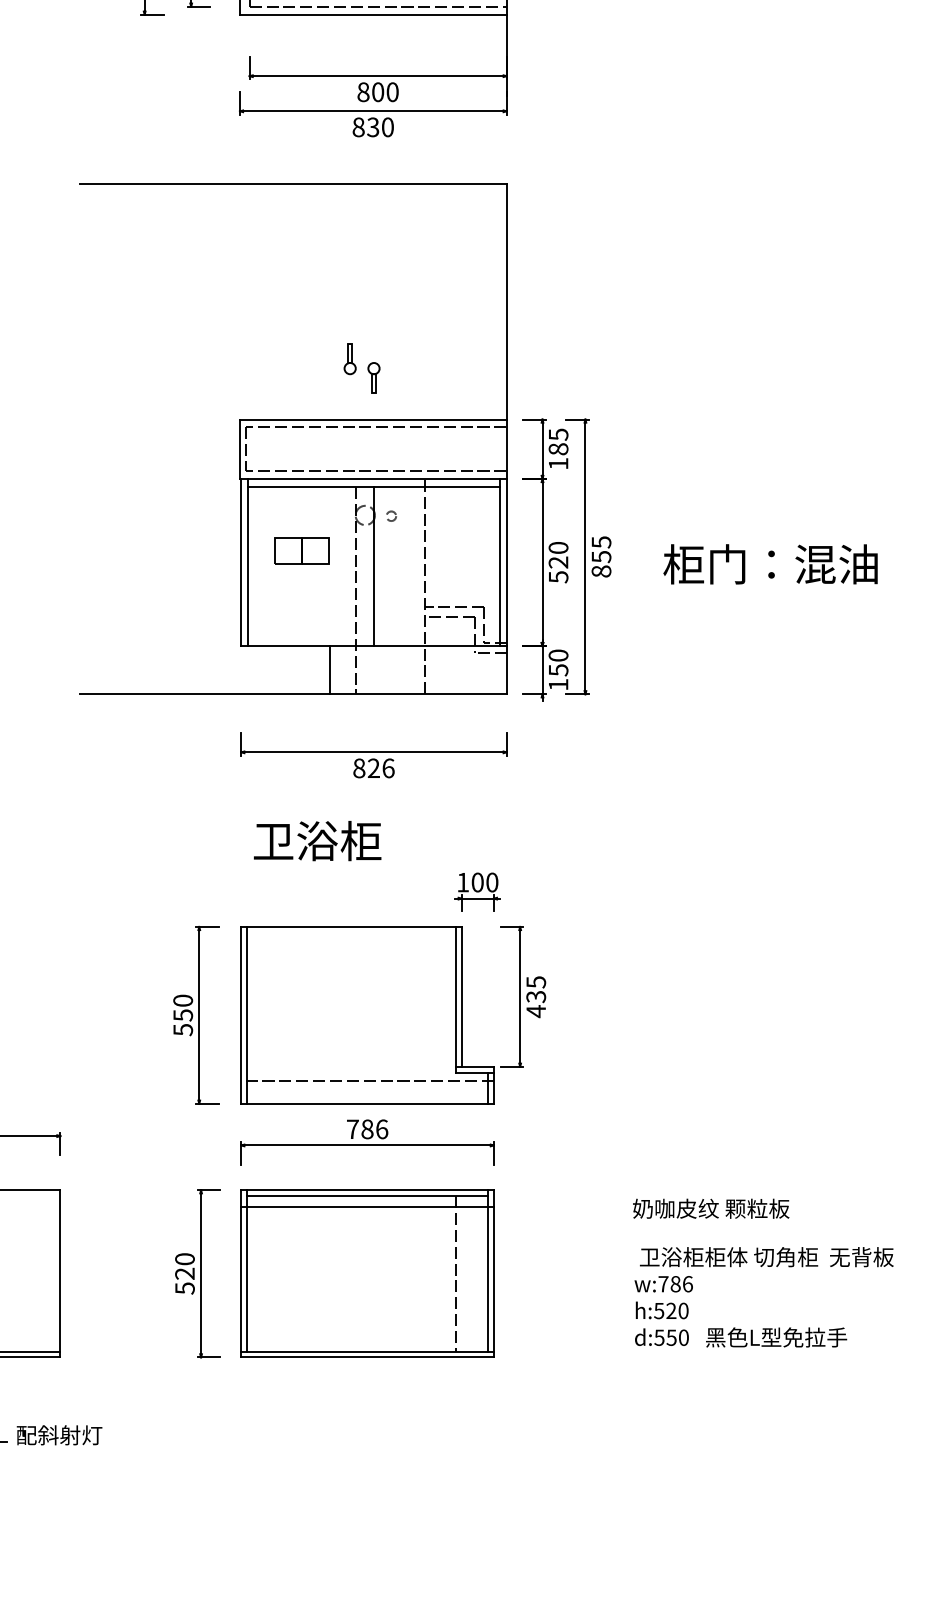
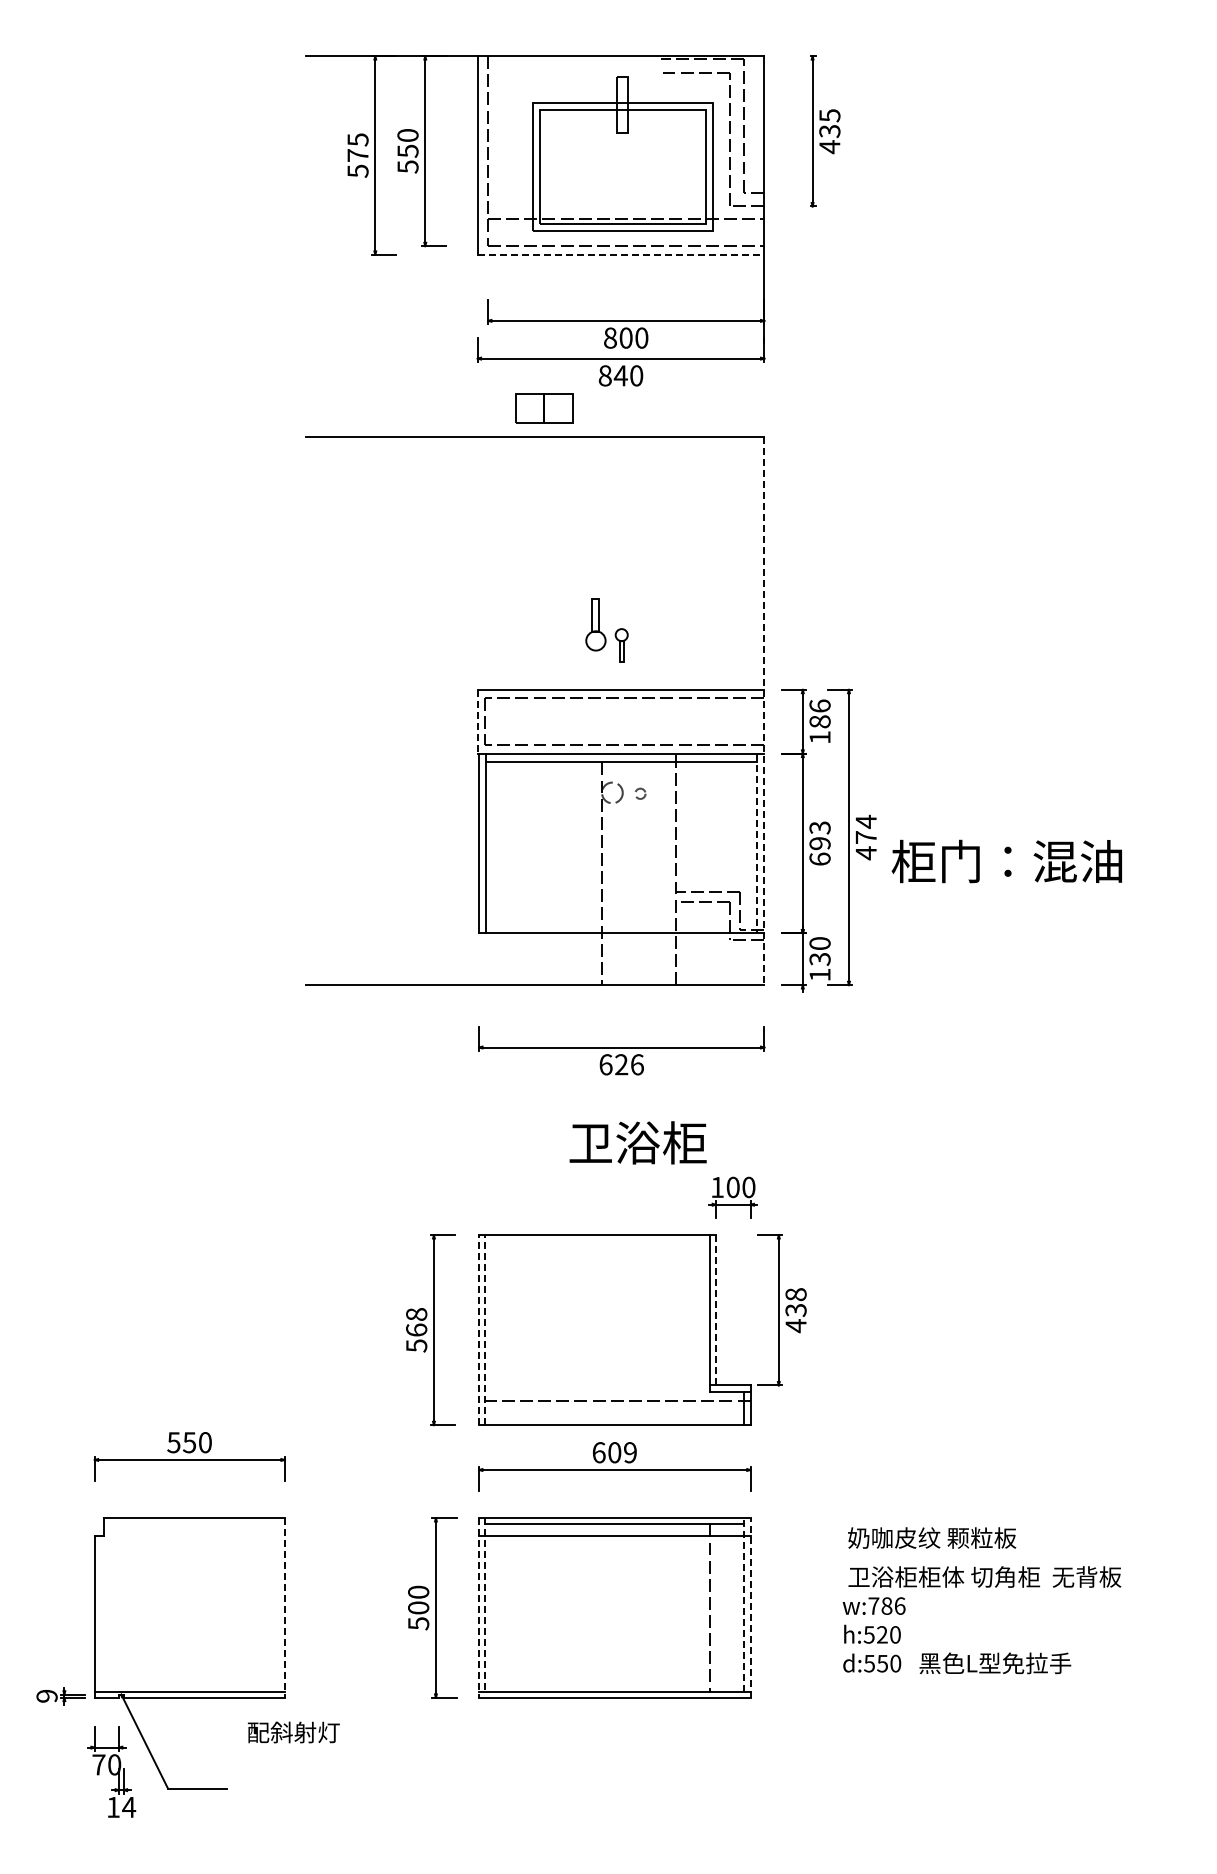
line: (373, 14) -> (621, 254), solid -> dashed
text: (372, 127) -> (620, 375), 830 -> 840
part: (350, 359) -> (596, 625), size x1.6
text: (558, 434) -> (819, 705), 185 -> 186
line: (506, 439) -> (764, 711), solid -> dashed
line: (239, 448) -> (477, 721), solid -> dashed
part: (302, 551) -> (544, 408), moved
text: (600, 556) -> (865, 837), 855 -> 474
line: (500, 562) -> (757, 843), solid -> dashed
text: (558, 562) -> (819, 843), 520 -> 693
text: (770, 564) -> (1006, 861), moved
line: (373, 566) -> (621, 847), removed
line: (330, 670) -> (574, 959), removed
text: (558, 670) -> (819, 959), 150 -> 130
text: (358, 768) -> (605, 1064), 826 -> 626
text: (317, 840) -> (637, 1142), moved
text: (535, 982) -> (795, 1294), 435 -> 438
line: (462, 996) -> (716, 1309), solid -> dashed
text: (183, 1008) -> (416, 1322), 550 -> 568
line: (241, 1015) -> (479, 1330), solid -> dashed
line: (247, 1015) -> (485, 1330), solid -> dashed
text: (367, 1129) -> (614, 1452), 786 -> 609
text: (711, 1208) -> (932, 1537), moved
line: (247, 1270) -> (485, 1604), solid -> dashed
line: (488, 1270) -> (744, 1604), solid -> dashed
line: (60, 1273) -> (284, 1607), solid -> dashed
text: (184, 1273) -> (418, 1607), 520 -> 500
line: (241, 1273) -> (479, 1607), solid -> dashed
line: (493, 1273) -> (750, 1607), solid -> dashed
text: (763, 1297) -> (981, 1620), moved
text: (59, 1435) -> (293, 1732), moved

